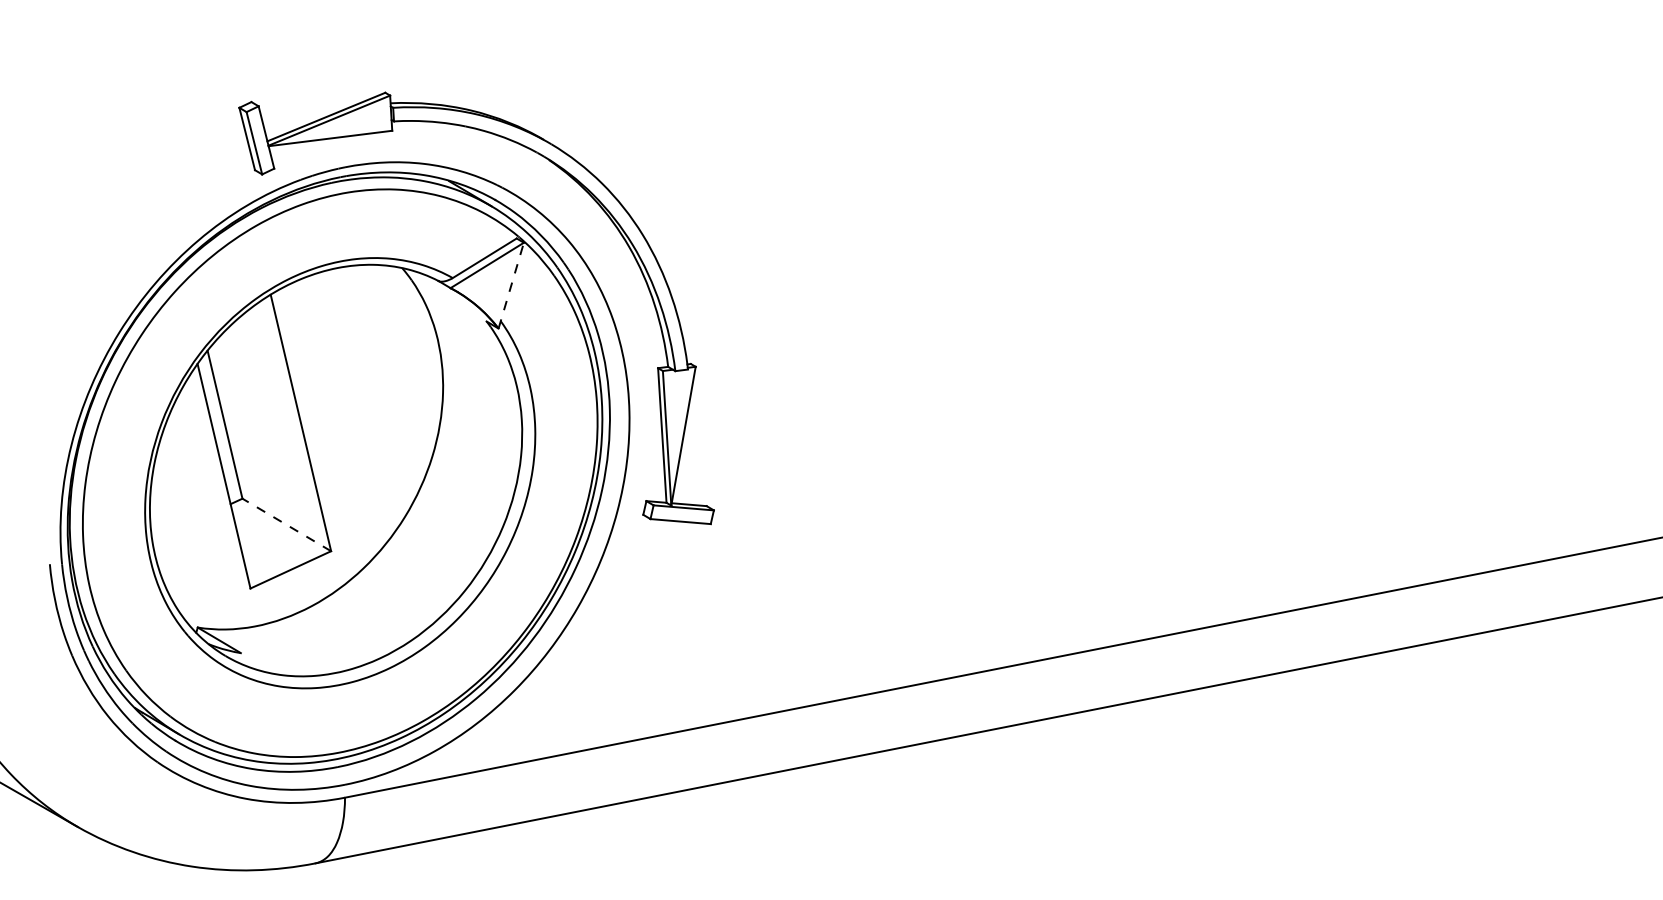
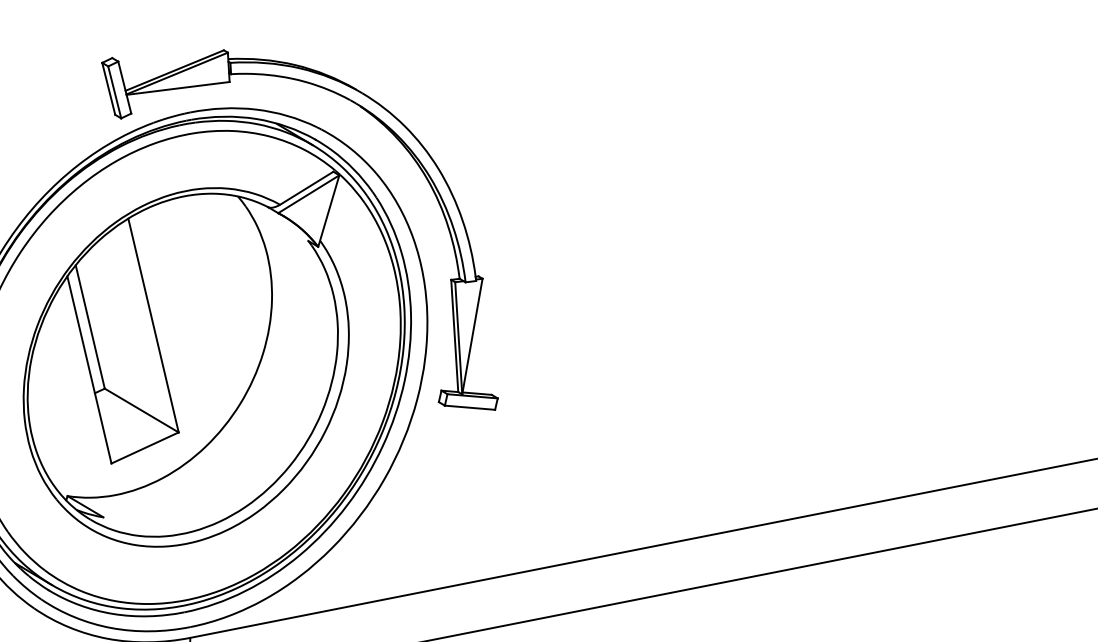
line: (511, 285) -> (329, 210), dashed -> solid
line: (286, 524) -> (141, 410), dashed -> solid

